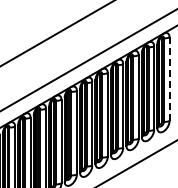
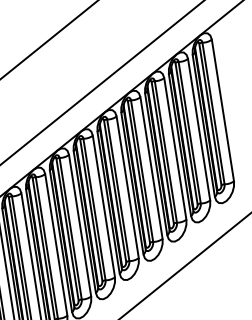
line: (169, 79) -> (222, 111), dashed -> solid

